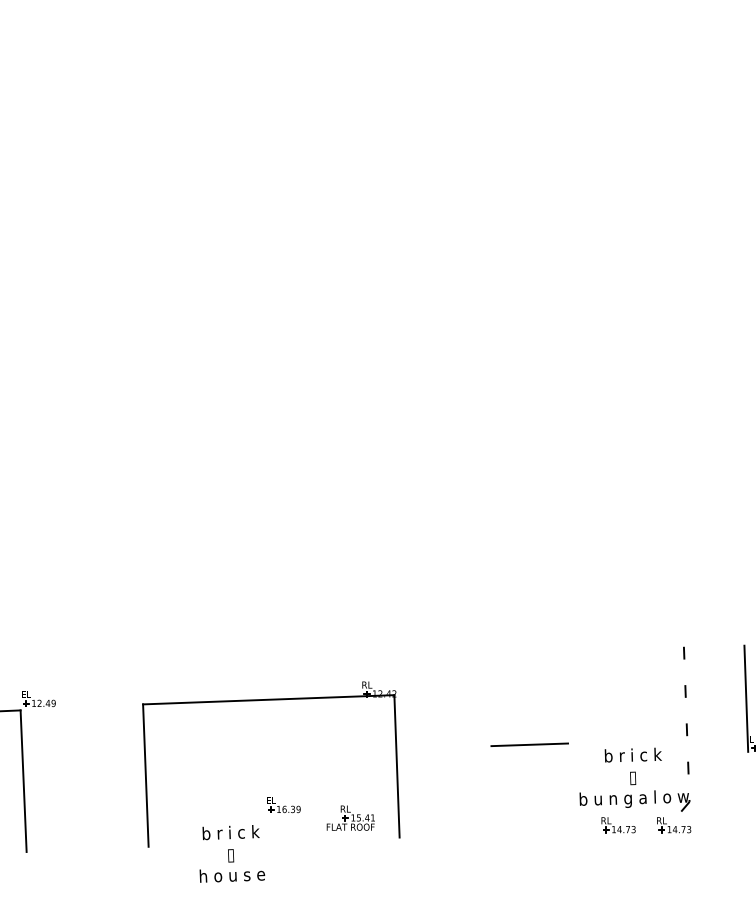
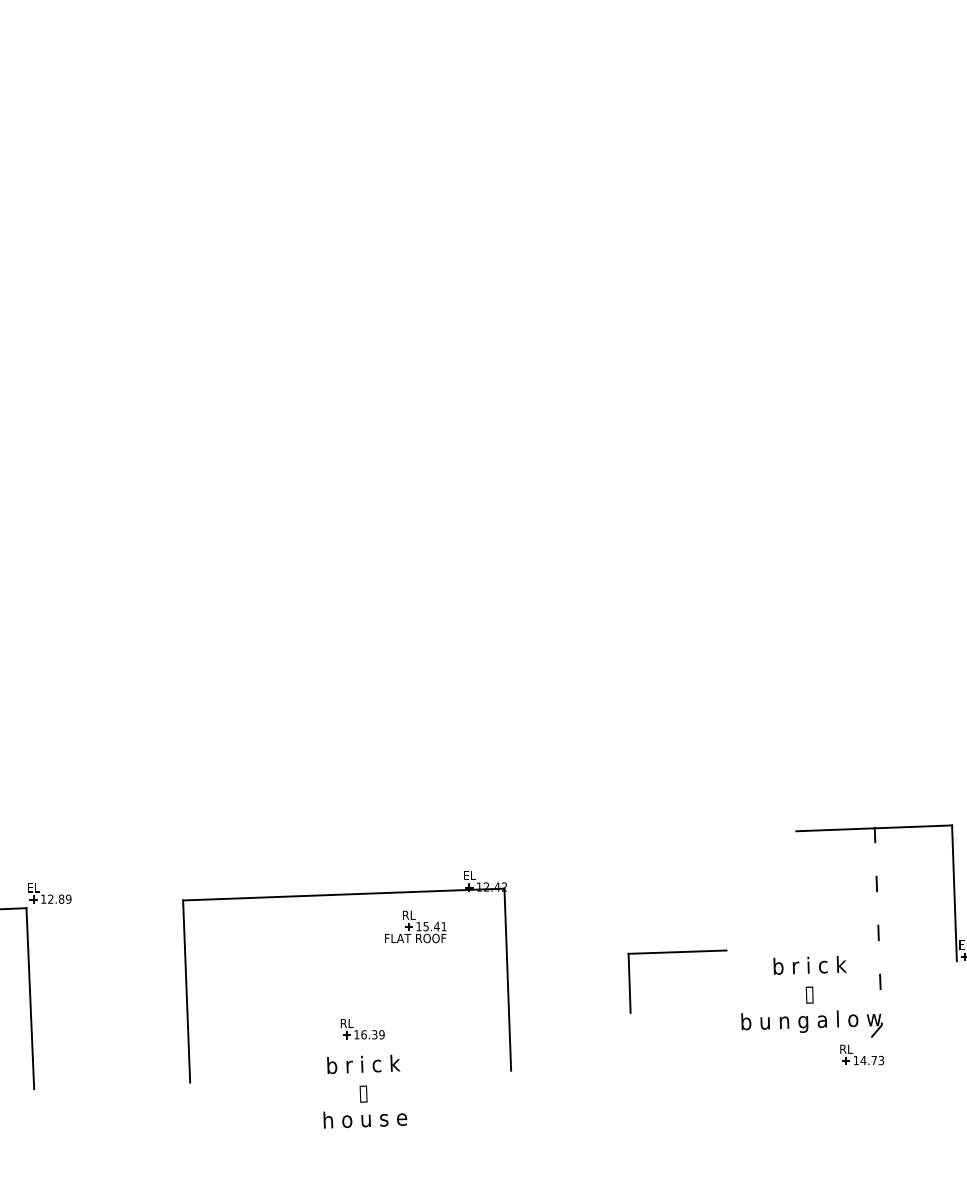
line: (683, 648) -> (874, 828), added
text: (367, 684) -> (469, 875), RL -> EL
text: (47, 702) -> (61, 898), 12.49 -> 12.89
line: (492, 768) -> (629, 982), added
text: (270, 800) -> (346, 1023), EL -> RL
part: (350, 817) -> (415, 926), moved
part: (618, 824) -> (791, 1054), removed
text: (232, 853) -> (365, 1091), moved

